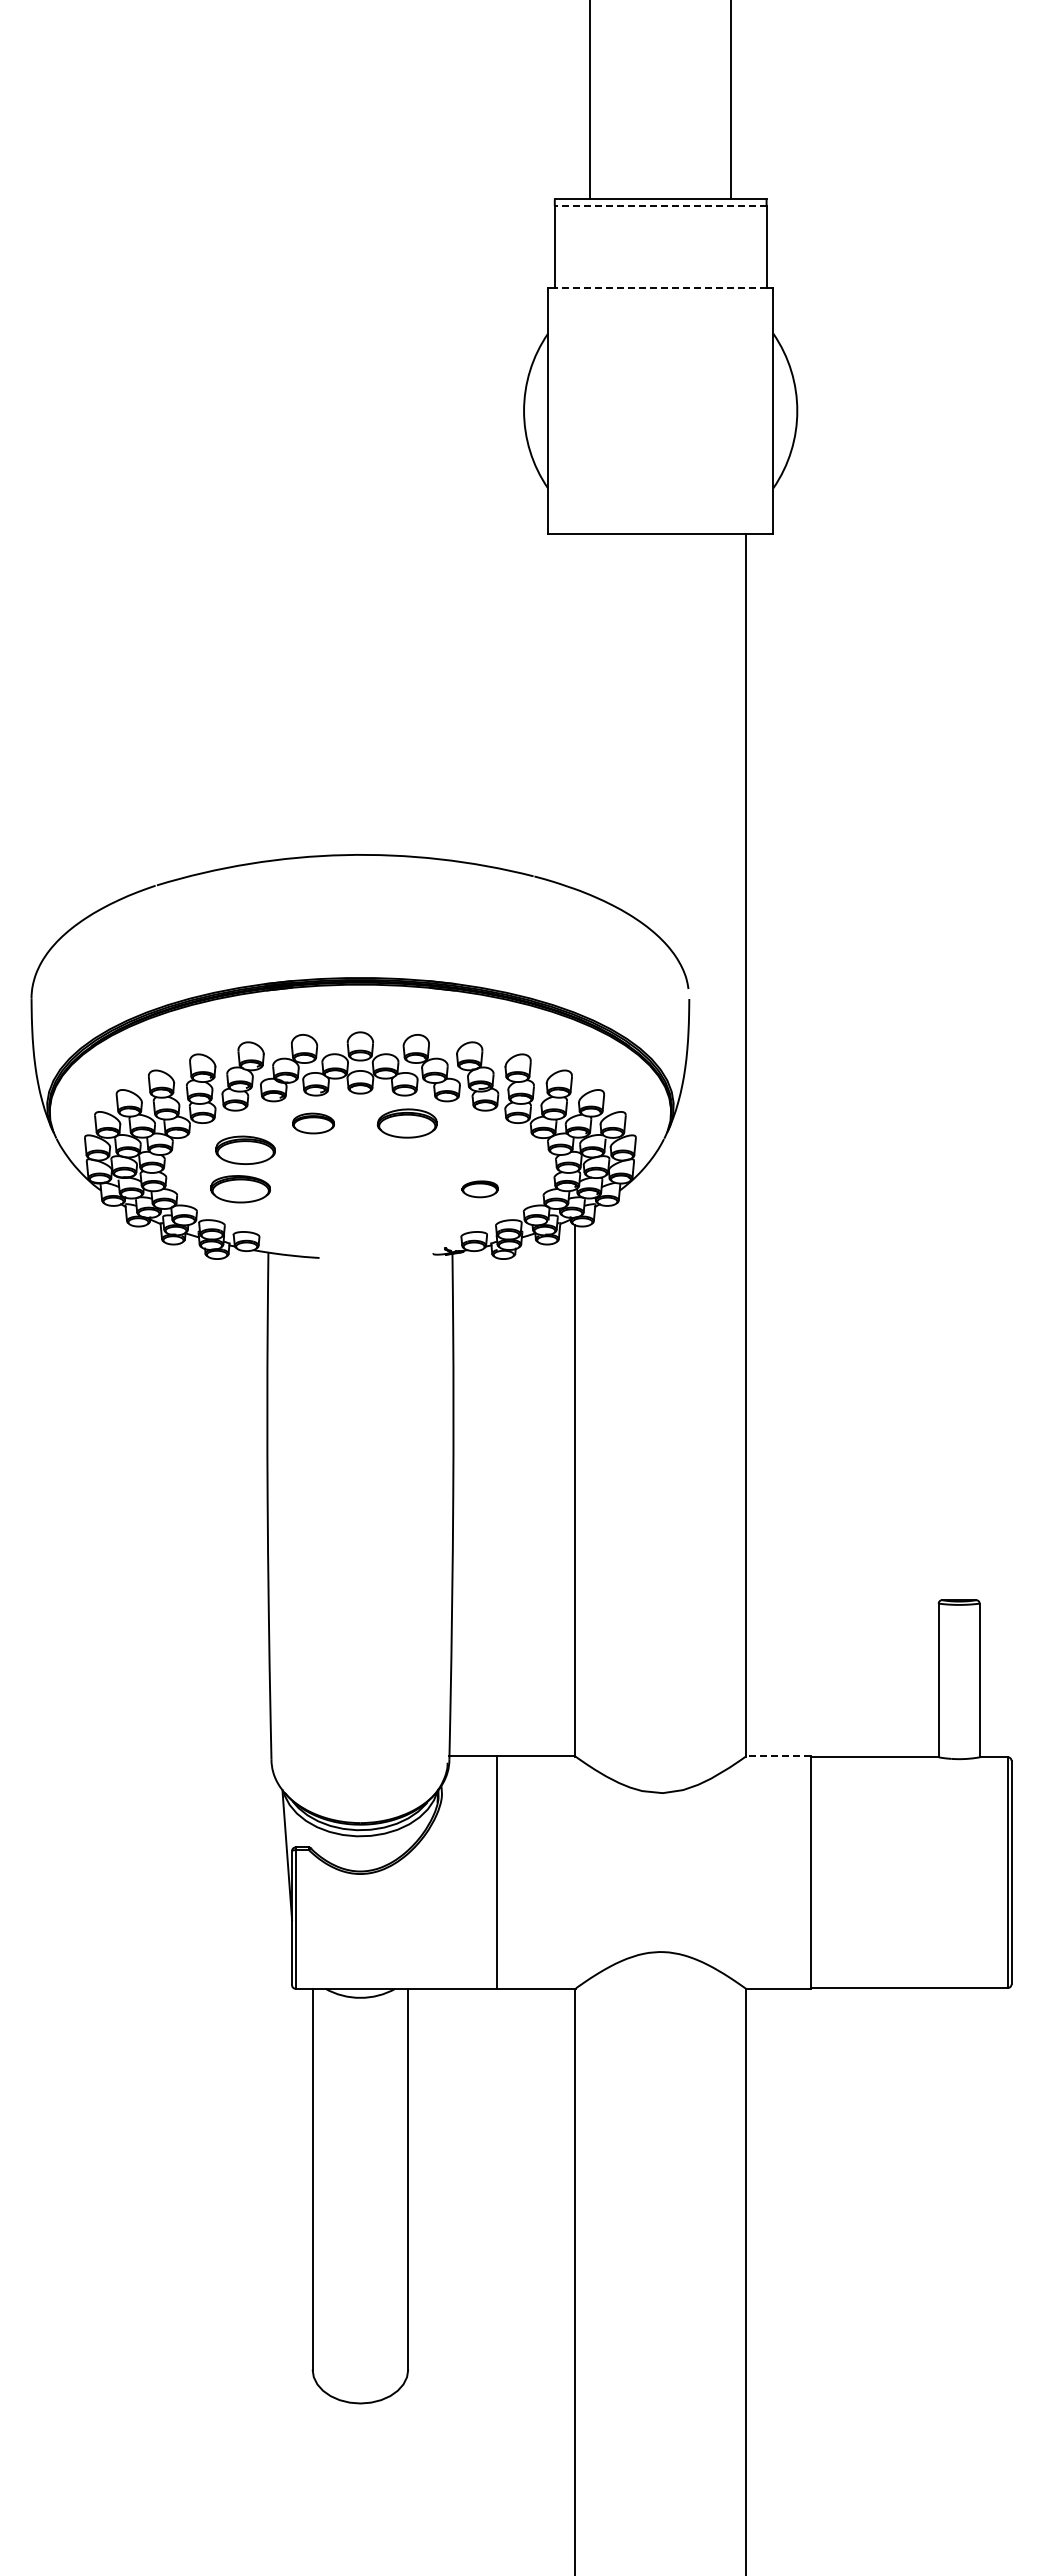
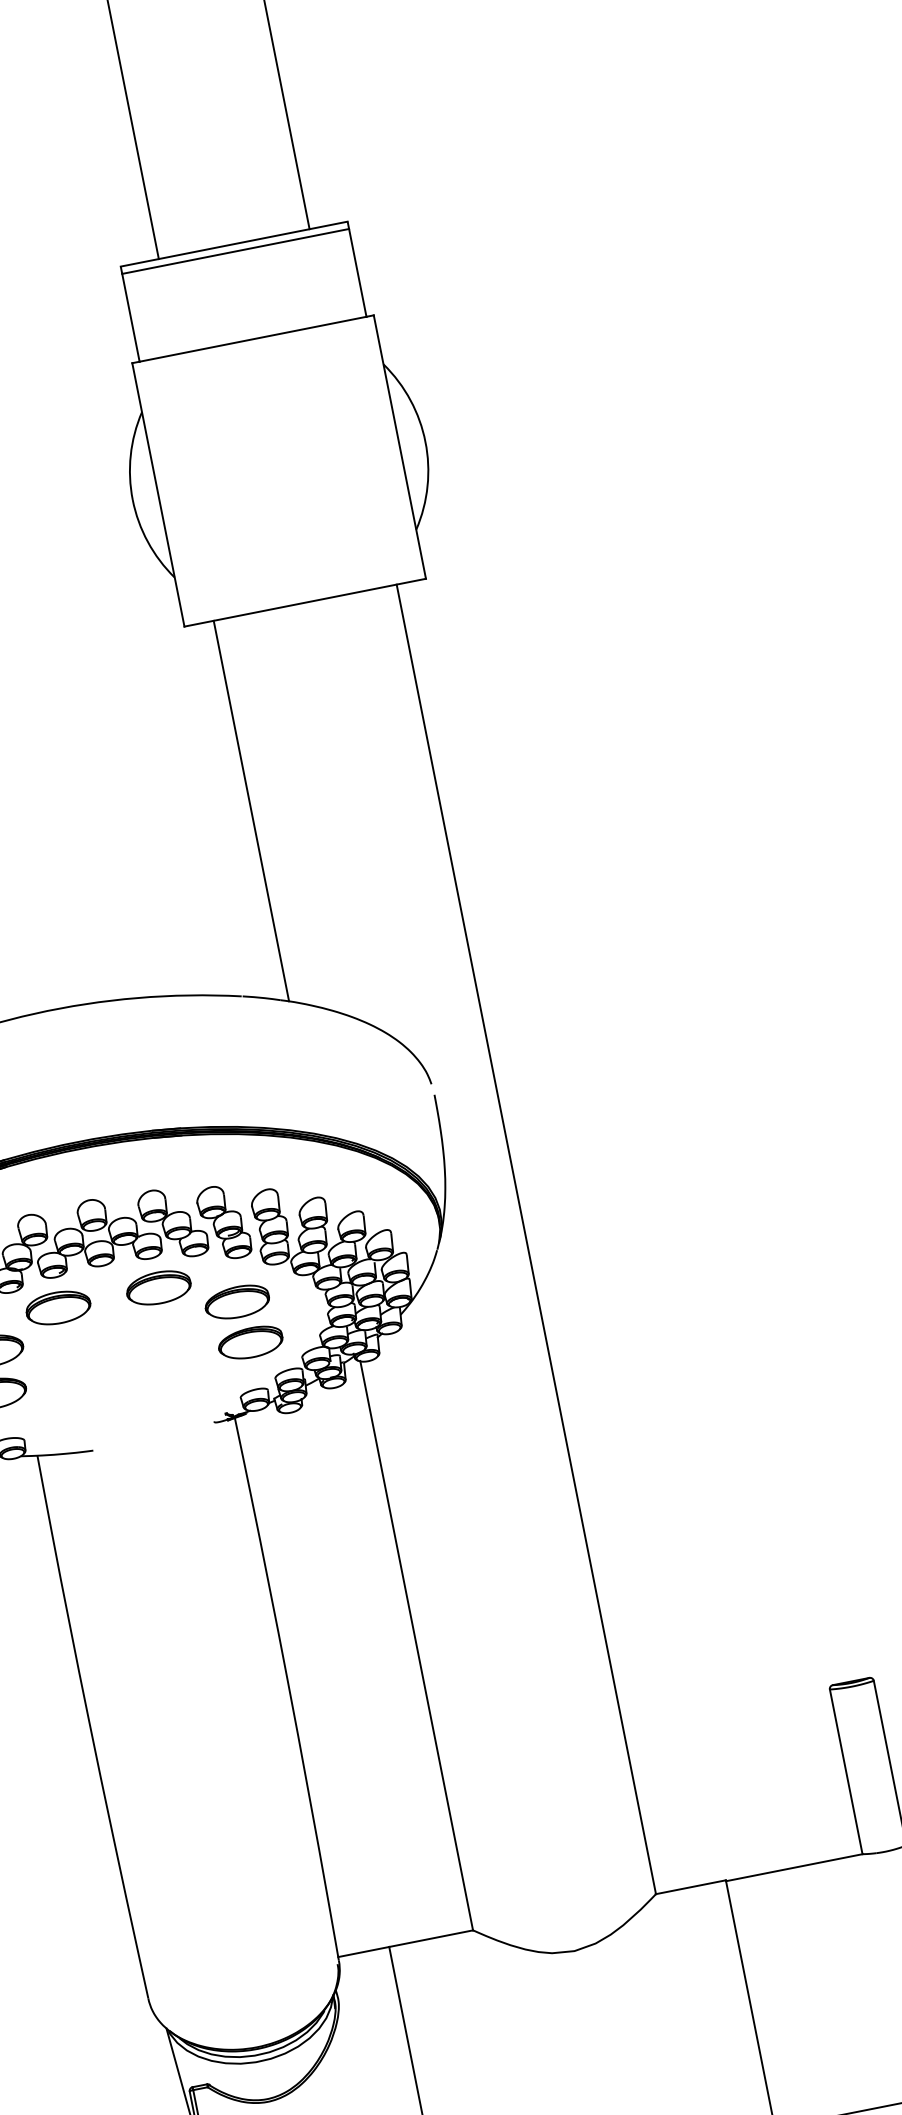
line: (660, 206) -> (235, 251), dashed -> solid
line: (660, 288) -> (252, 339), dashed -> solid
line: (575, 711) -> (251, 810), added
part: (313, 1123) -> (58, 1307), size x1.43
part: (474, 1149) -> (236, 1301), added
part: (479, 1189) -> (250, 1343), size x1.67
line: (778, 1756) -> (690, 1887), dashed -> solid

